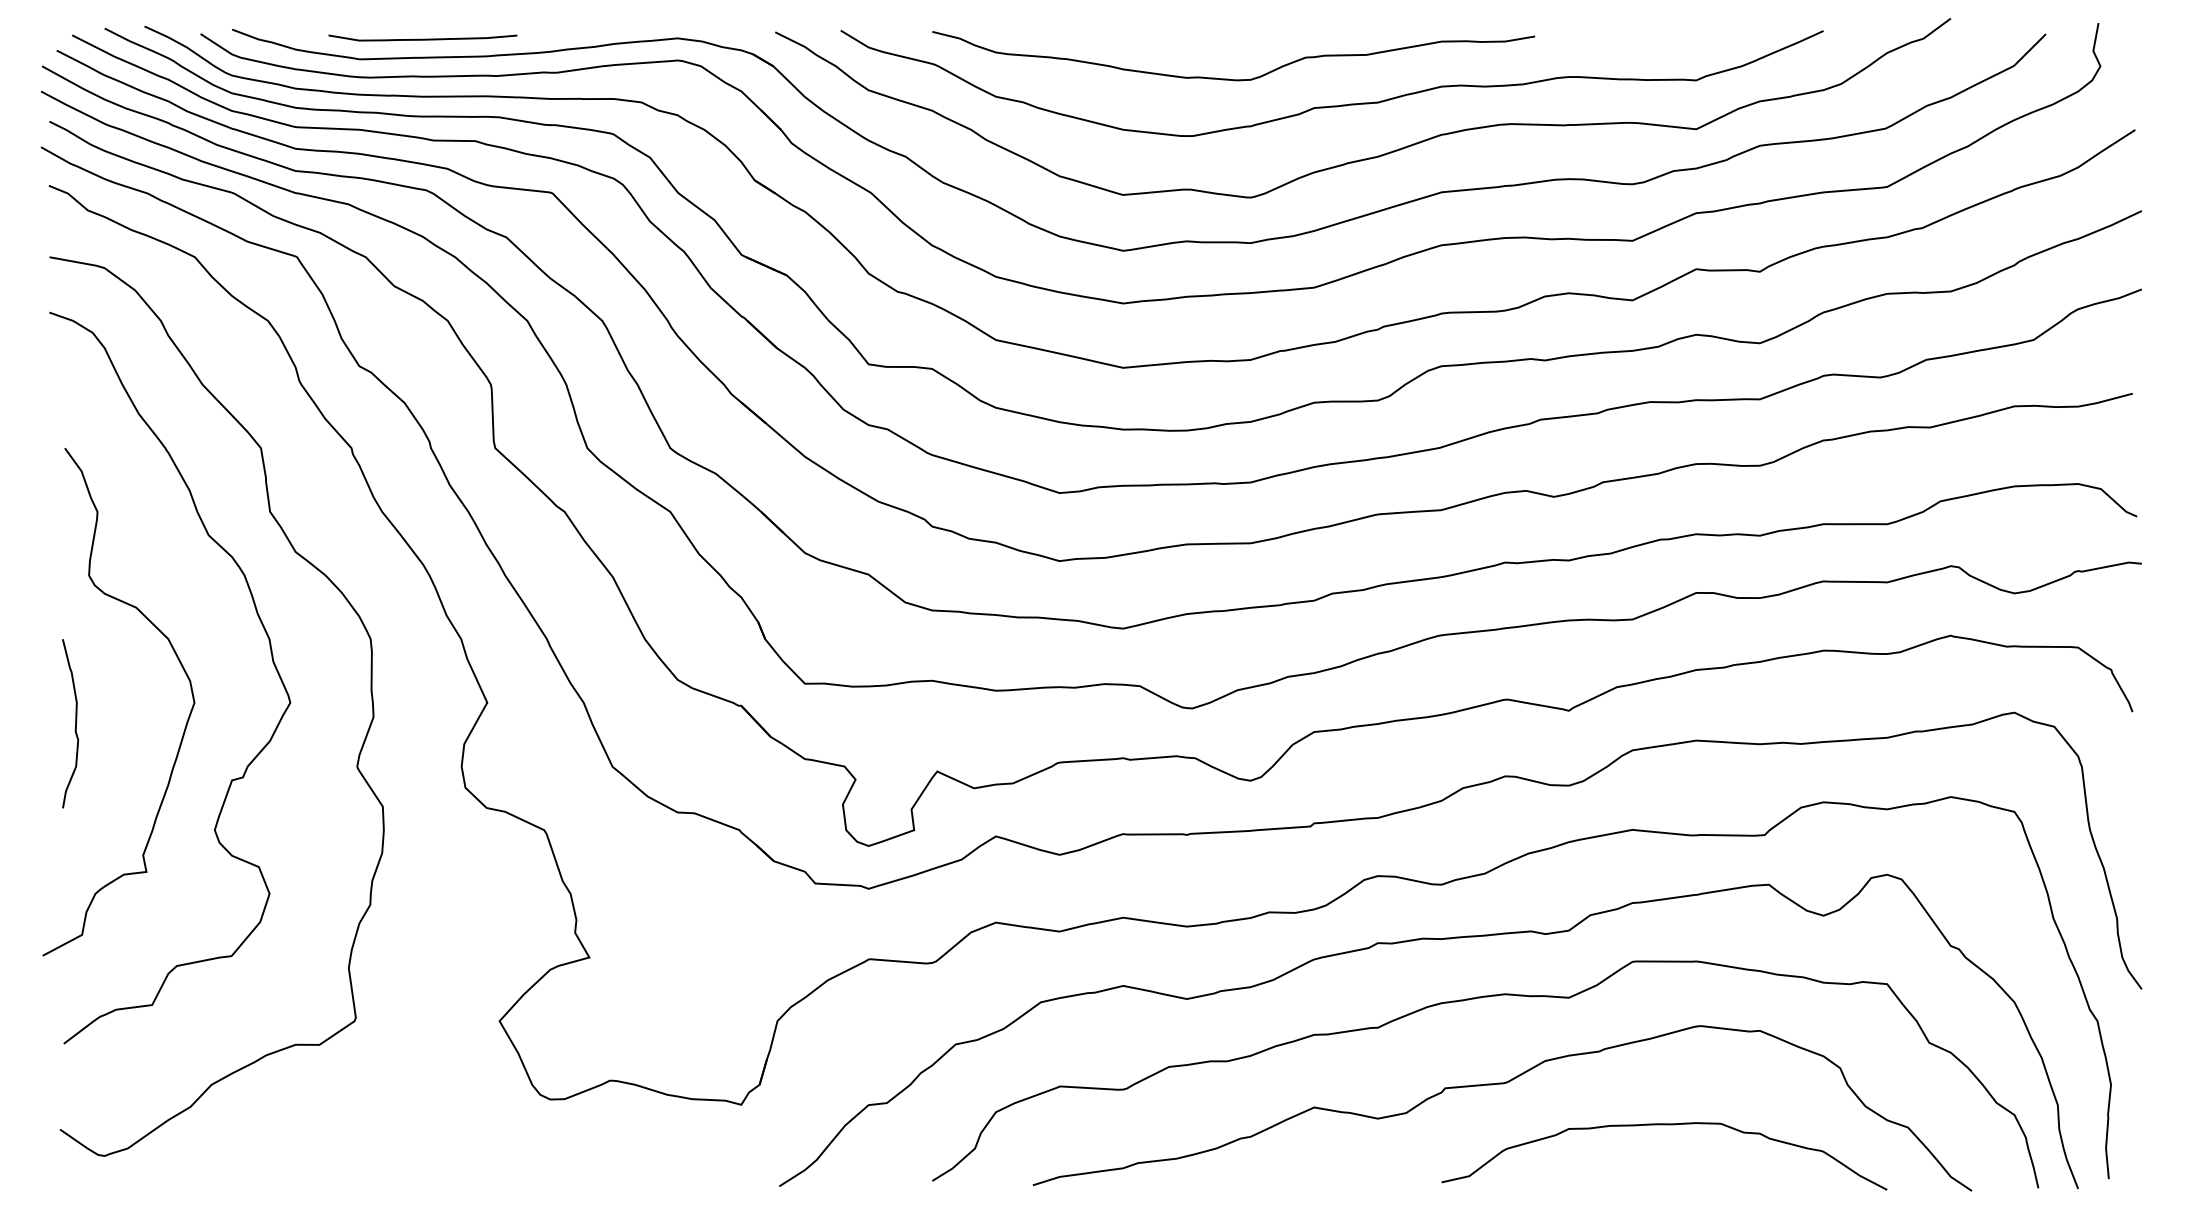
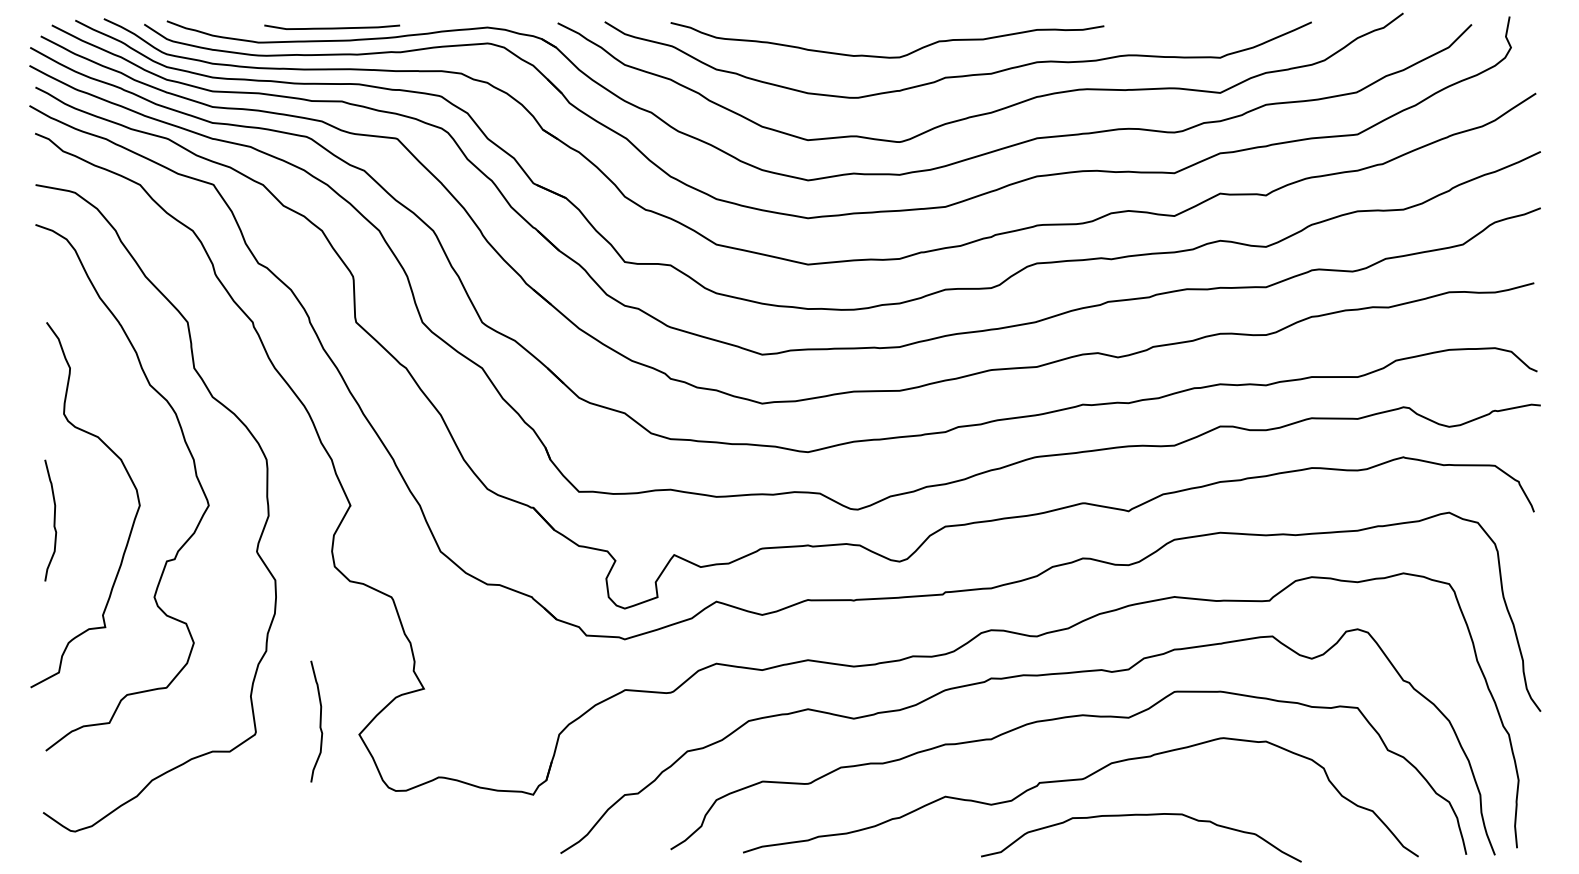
curve: (423, 38) -> (332, 27), moved
curve: (444, 1002) -> (319, 721), added
curve: (1664, 1125) -> (1141, 815), moved

